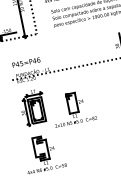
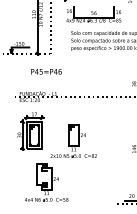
text: (26, 62) -> (46, 71), moved
part: (43, 153) -> (46, 182), moved

